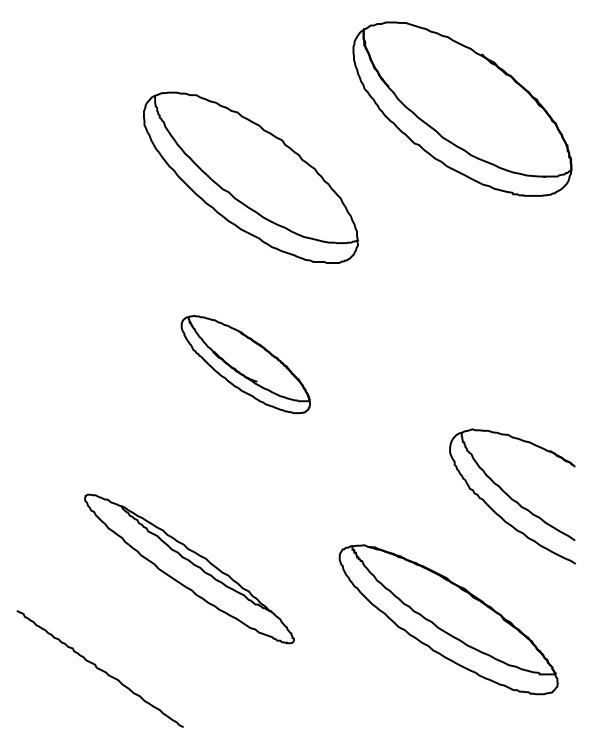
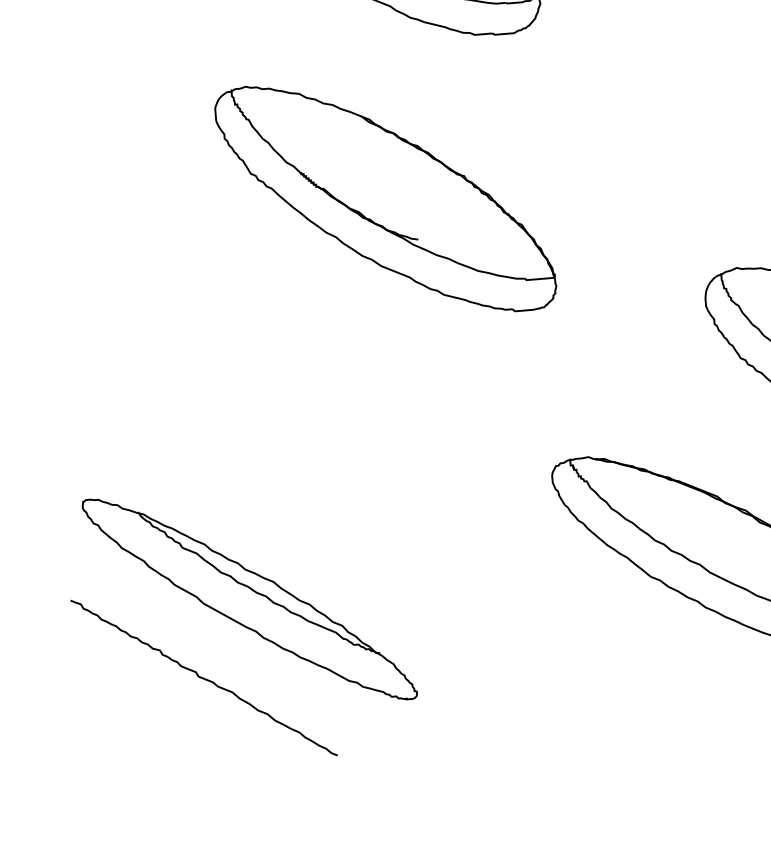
part: (245, 364) -> (385, 198), size x1.67
part: (189, 568) -> (249, 598), moved

